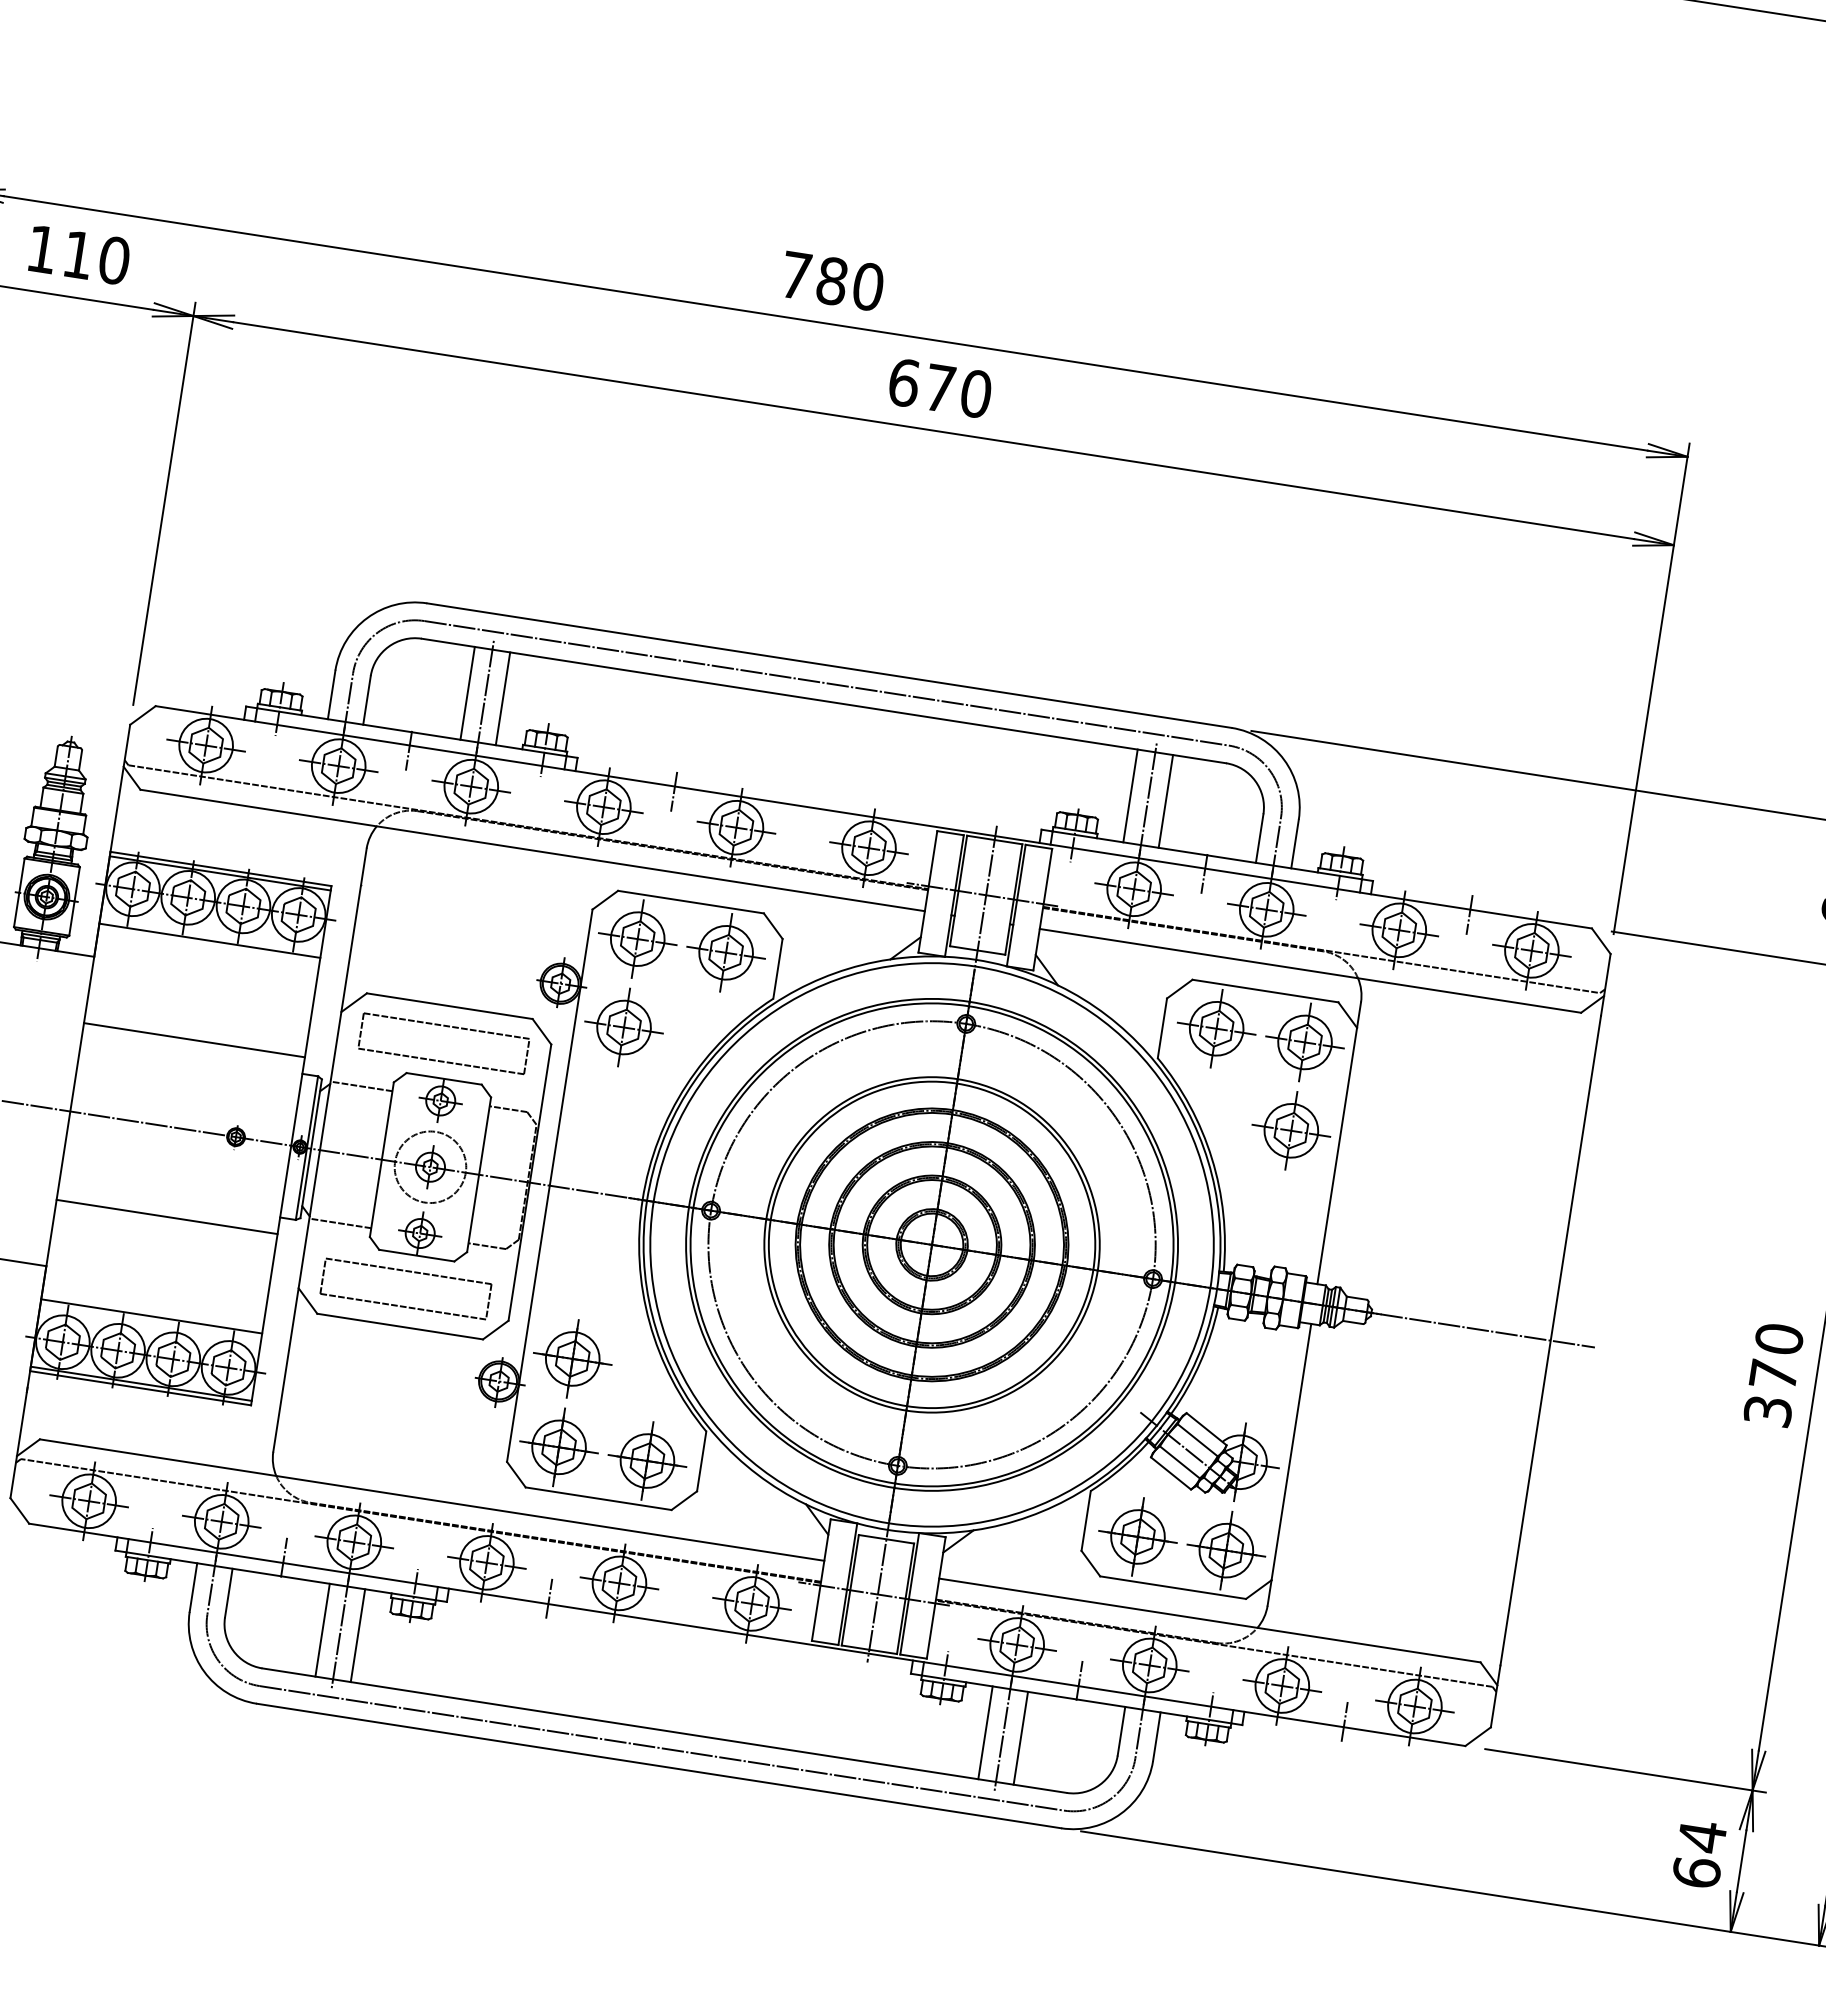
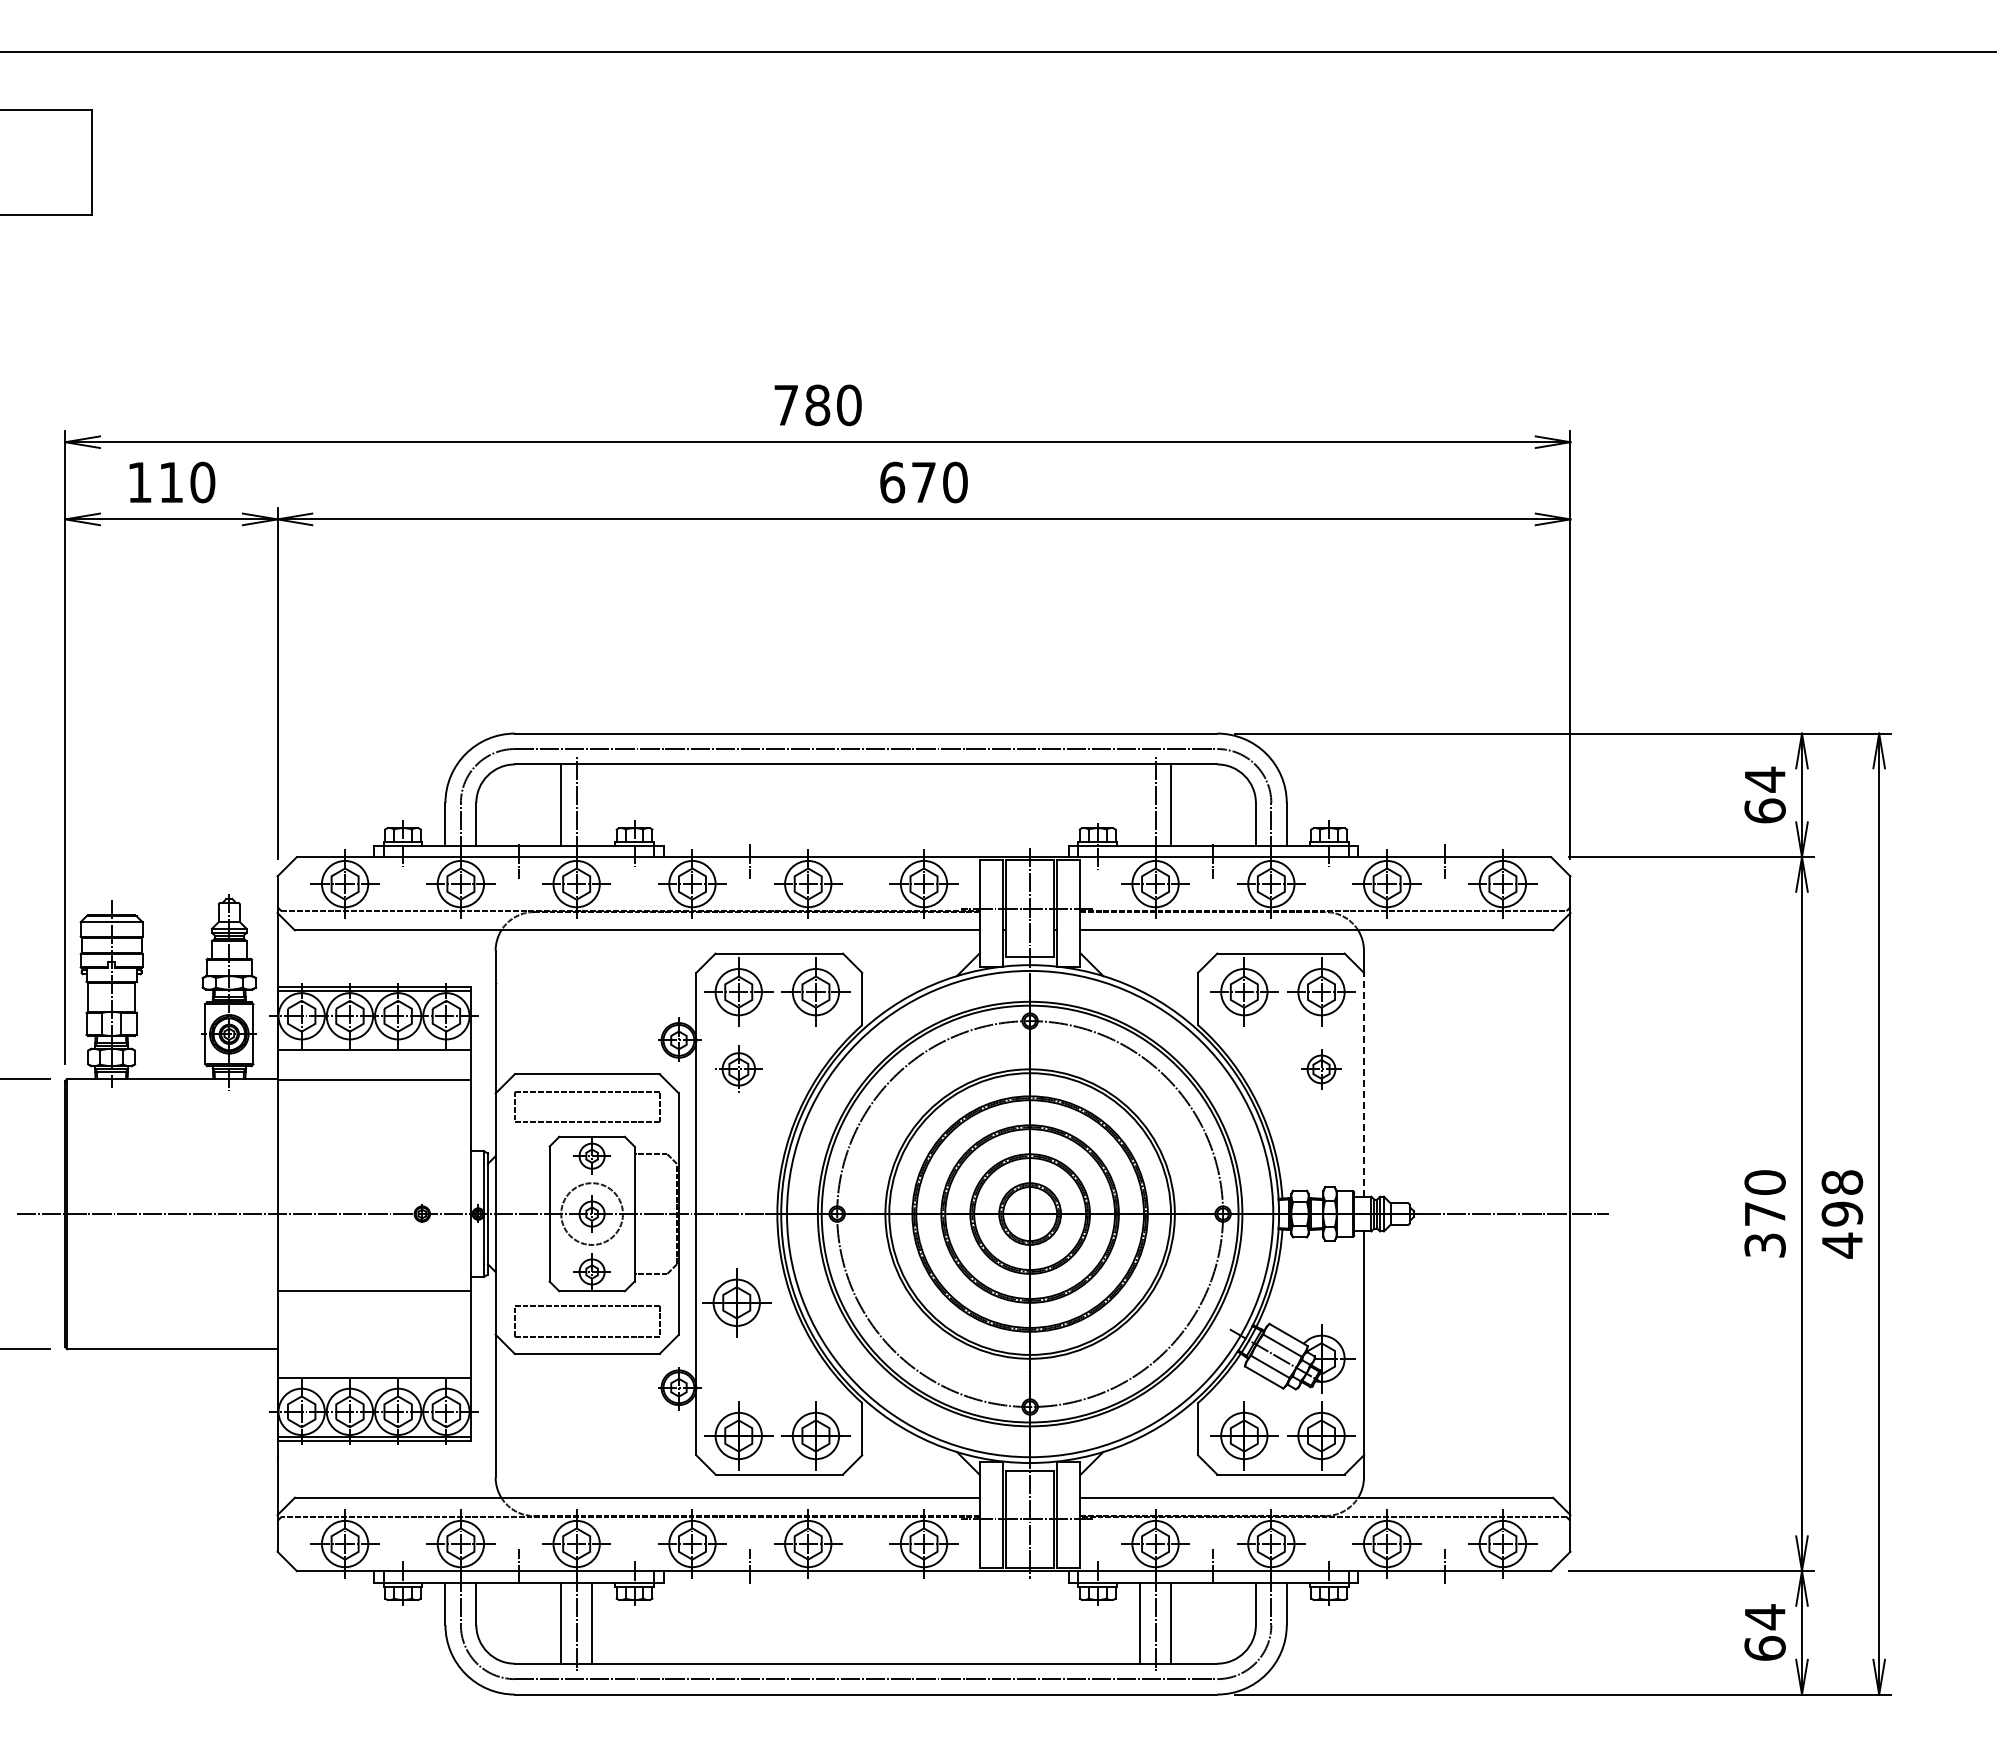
line: (503, 698) -> (592, 804), removed
line: (1131, 795) -> (1140, 804), removed
part: (623, 1027) -> (738, 1069), size x0.7
line: (193, 1039) -> (373, 1079), moved
line: (362, 1086) -> (523, 1154), removed
part: (1291, 1130) -> (1321, 1069), size x0.6
line: (1336, 1155) -> (1363, 1084), solid -> dashed
line: (341, 1223) -> (523, 1273), removed
part: (572, 1358) -> (736, 1302), moved

